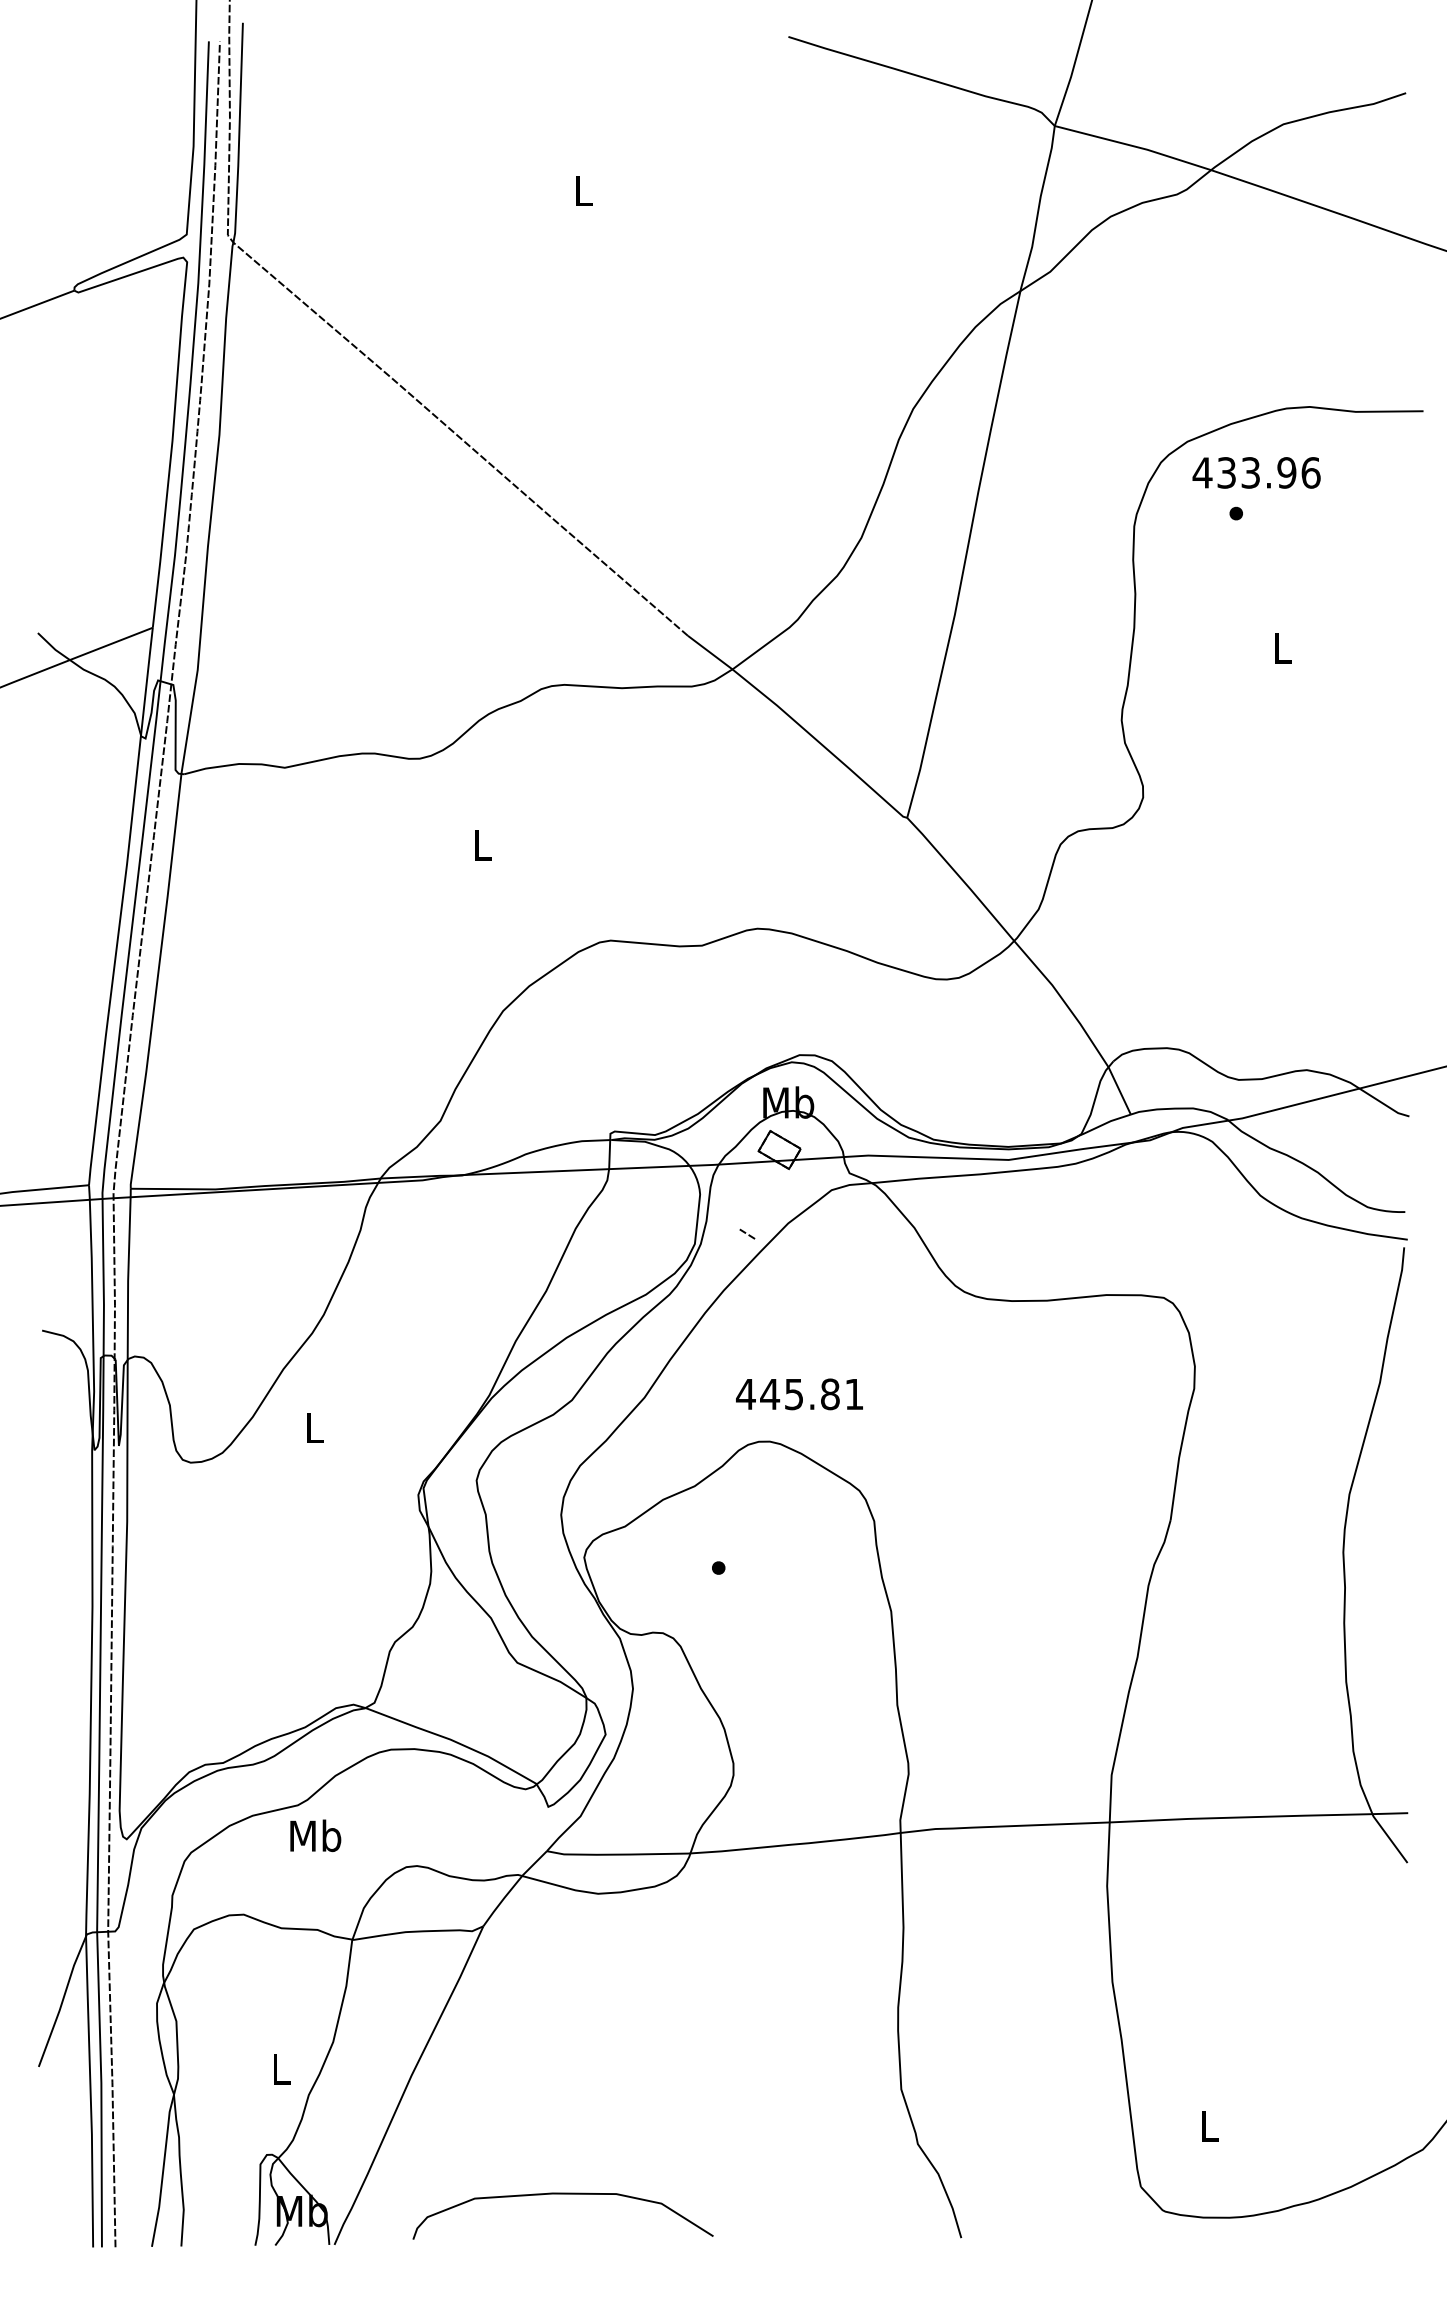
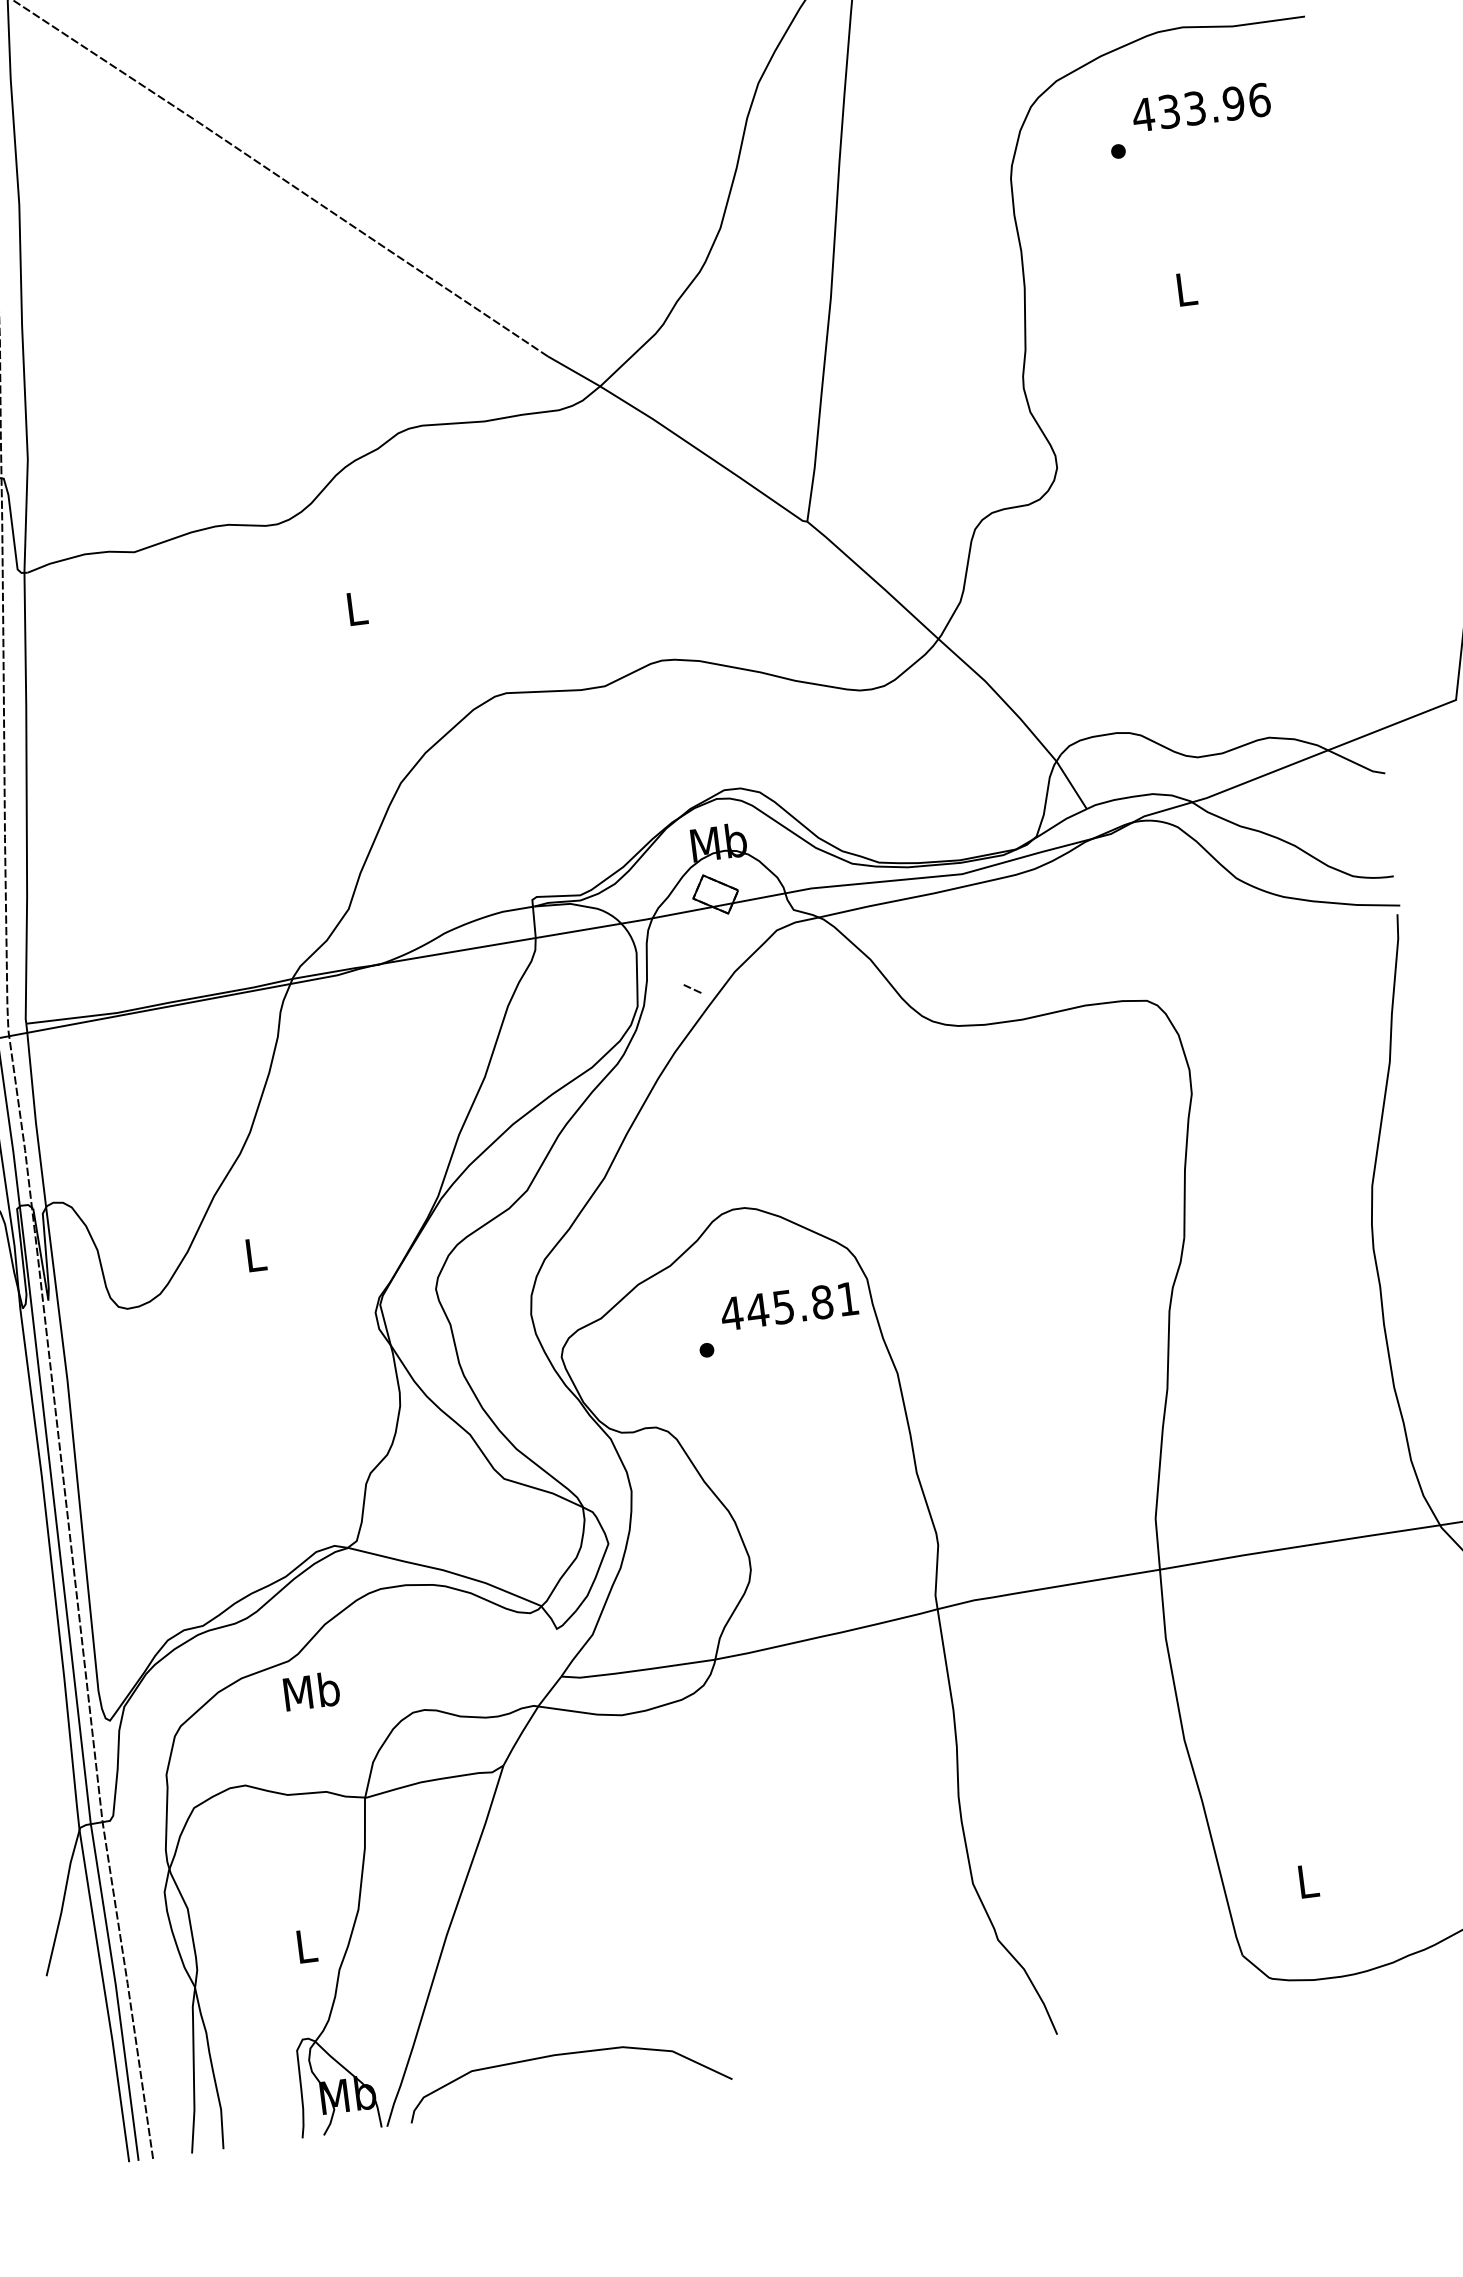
text: (1256, 472) -> (1201, 107), moved
text: (799, 1394) -> (789, 1306), moved
curve: (562, 2194) -> (565, 2054), moved

